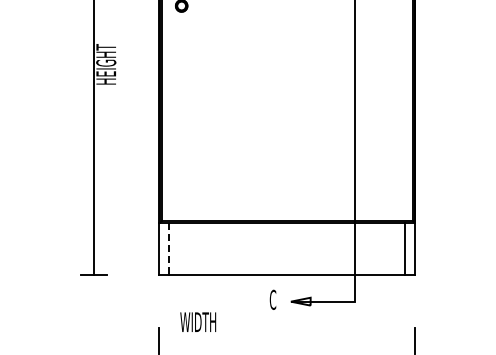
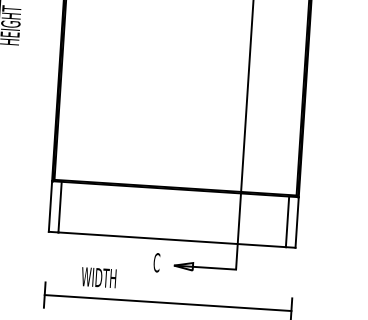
line: (169, 249) -> (60, 207), dashed -> solid
text: (198, 321) -> (99, 277), moved
line: (287, 340) -> (168, 302), added

